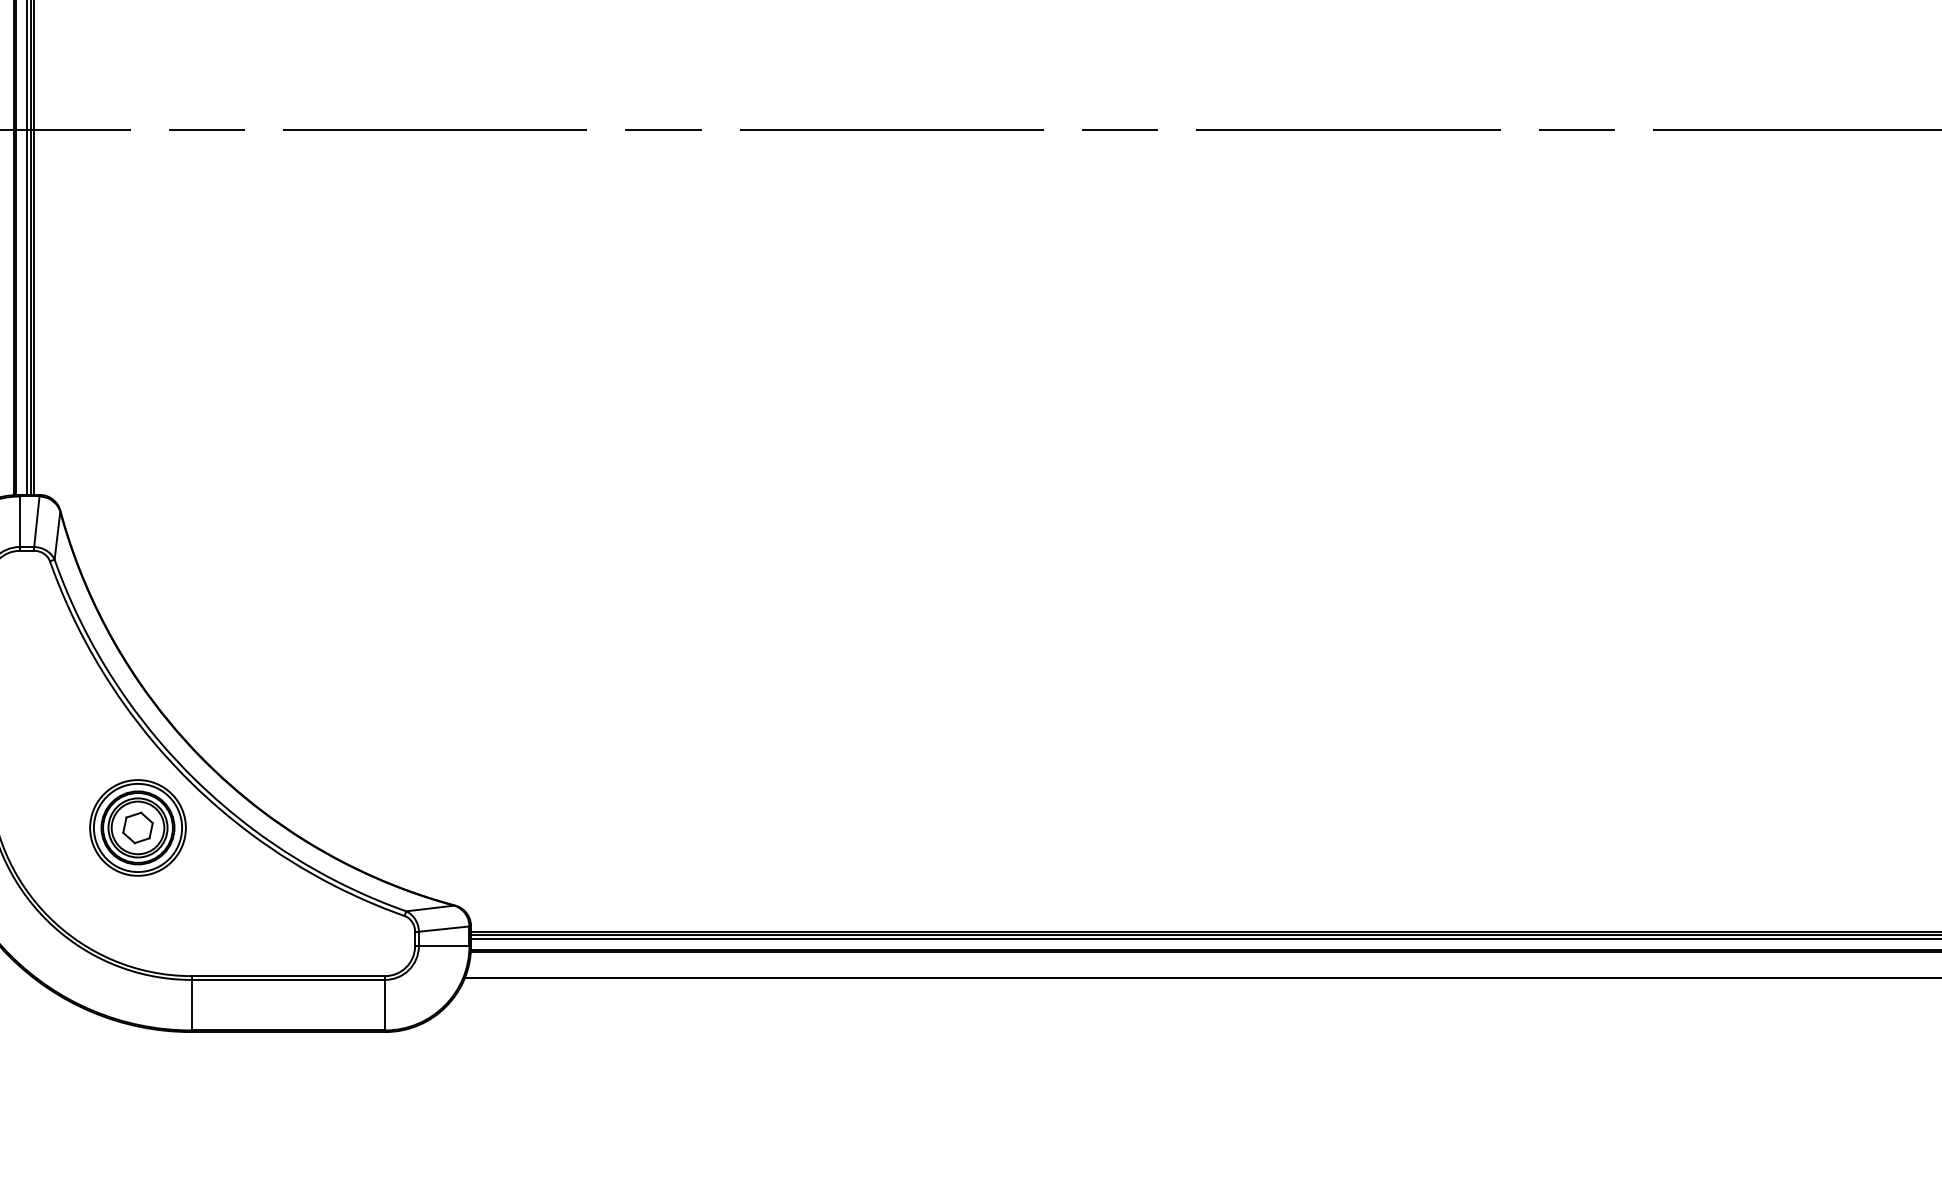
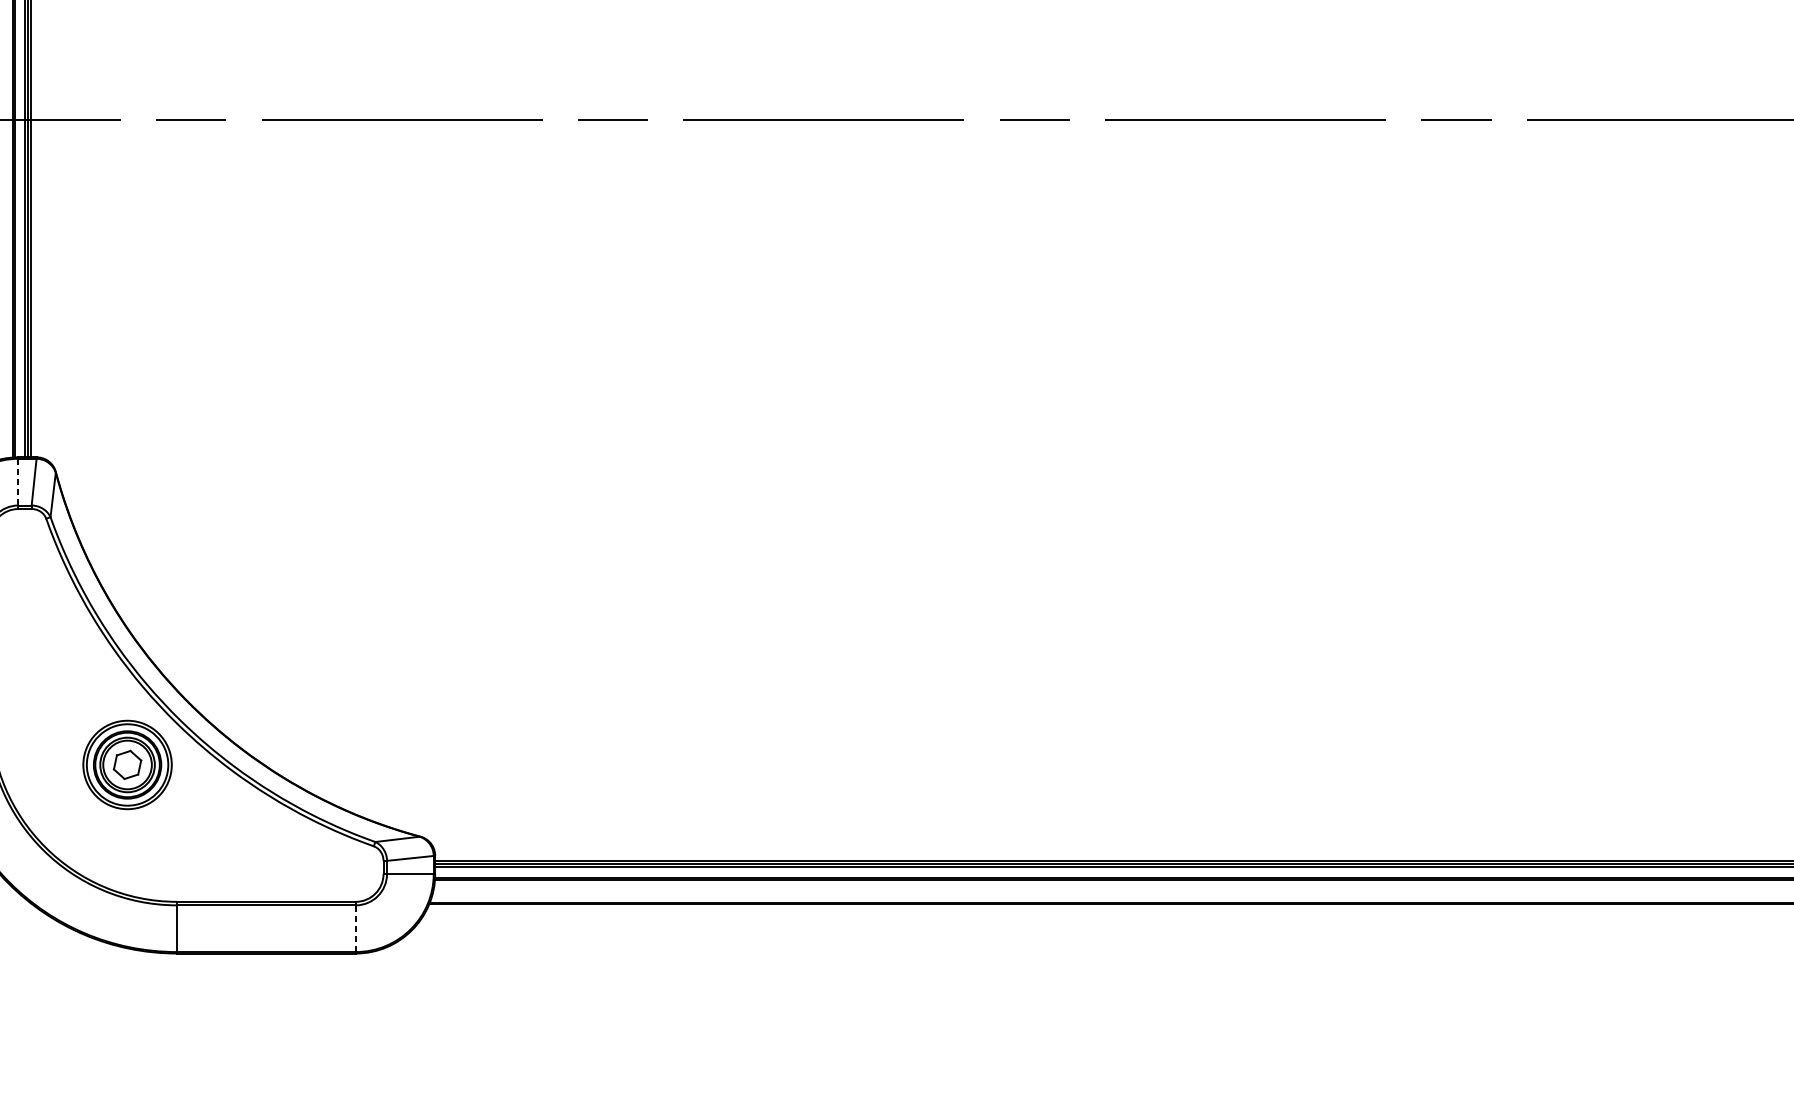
line: (19, 521) -> (18, 481), solid -> dashed
line: (385, 1005) -> (356, 928), solid -> dashed

